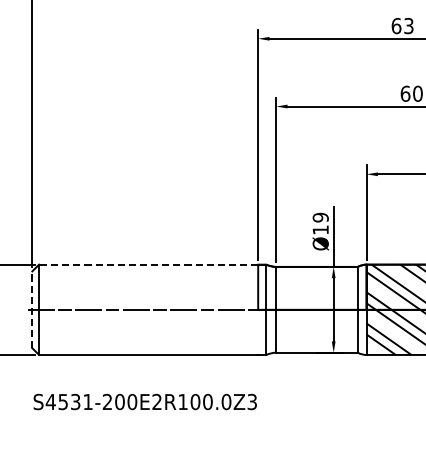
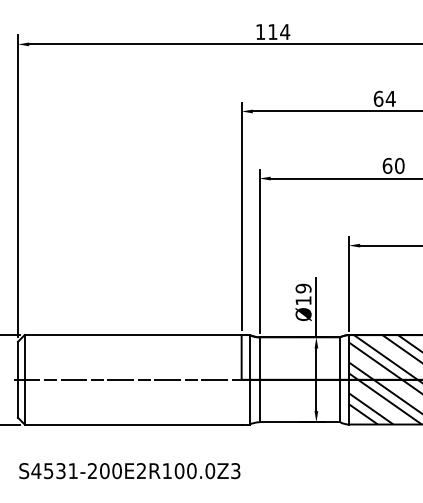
text: (408, 25) -> (390, 98), 63 -> 64
line: (147, 265) -> (132, 335), dashed -> solid
line: (32, 309) -> (18, 379), dashed -> solid

